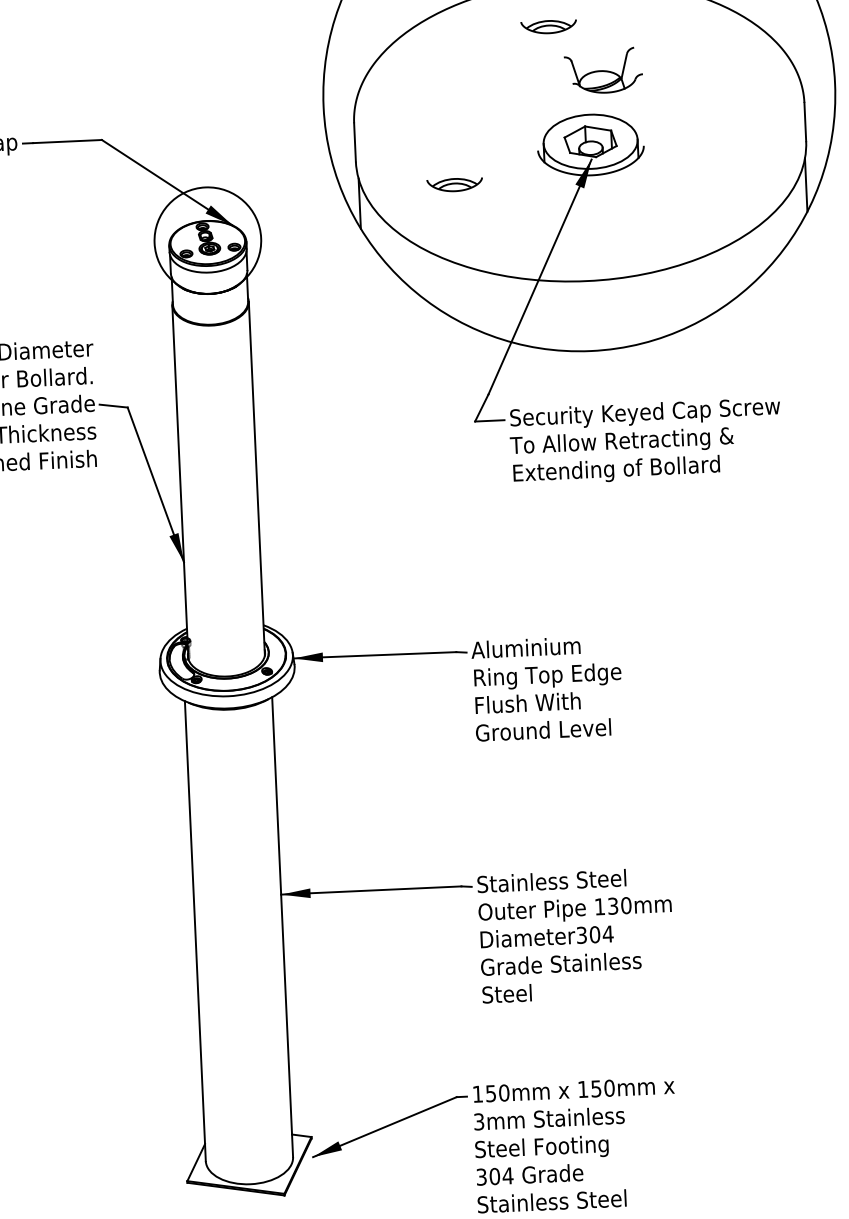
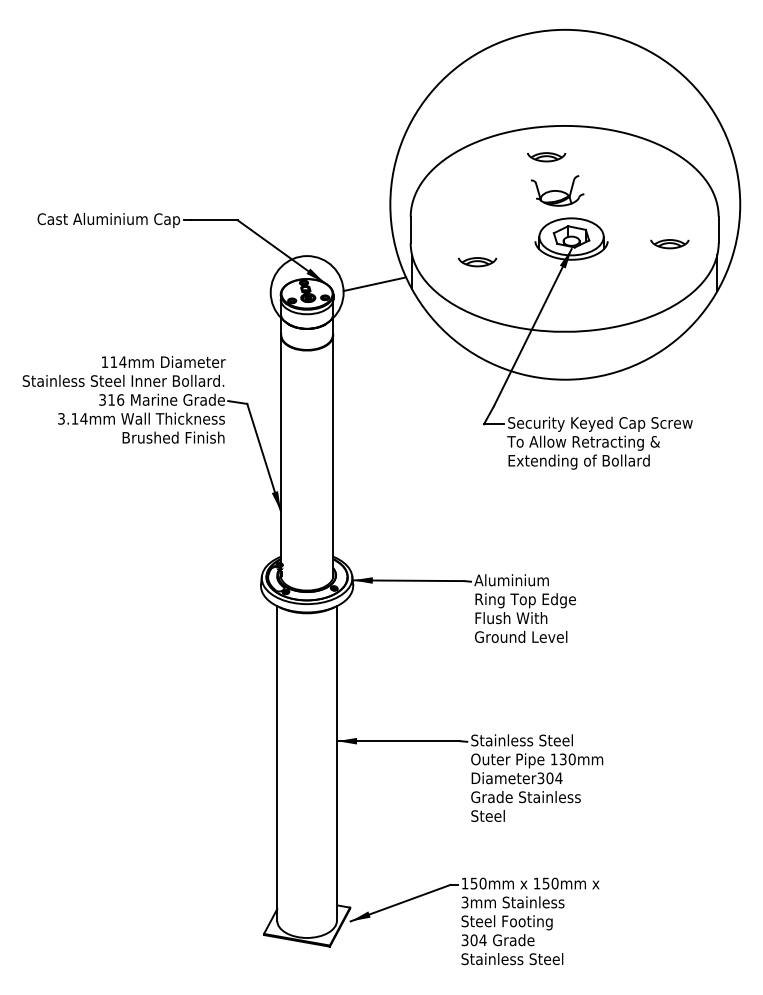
part: (603, 70) -> (557, 190), moved
part: (734, 146) -> (669, 244), added
line: (305, 224) -> (374, 284), added

